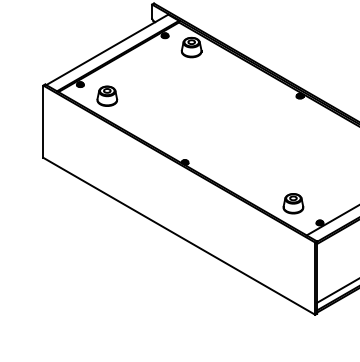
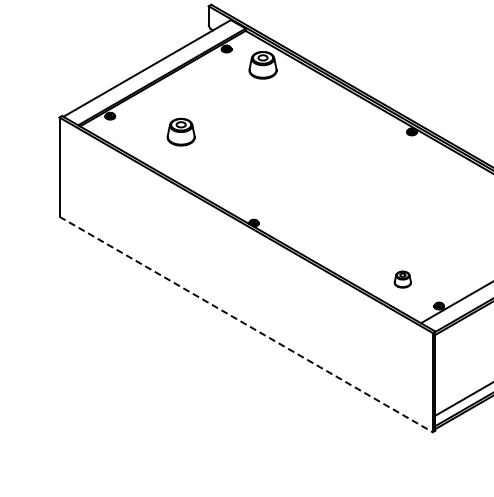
part: (106, 95) -> (180, 131), moved
part: (293, 203) -> (402, 279), size x0.6
line: (179, 236) -> (246, 324), solid -> dashed

